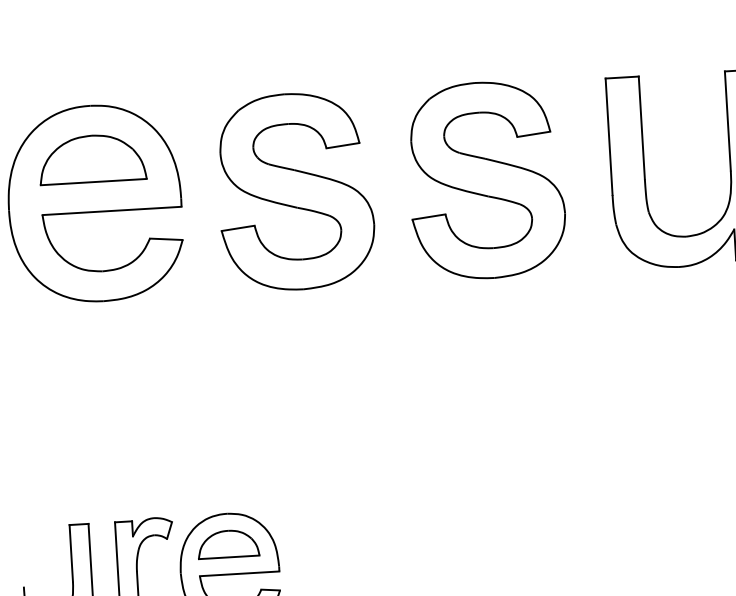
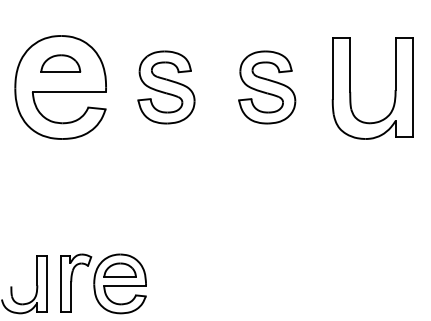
part: (91, 158) -> (60, 63), size x0.7
part: (487, 180) -> (267, 87), size x0.7
part: (295, 191) -> (166, 87), size x0.7

